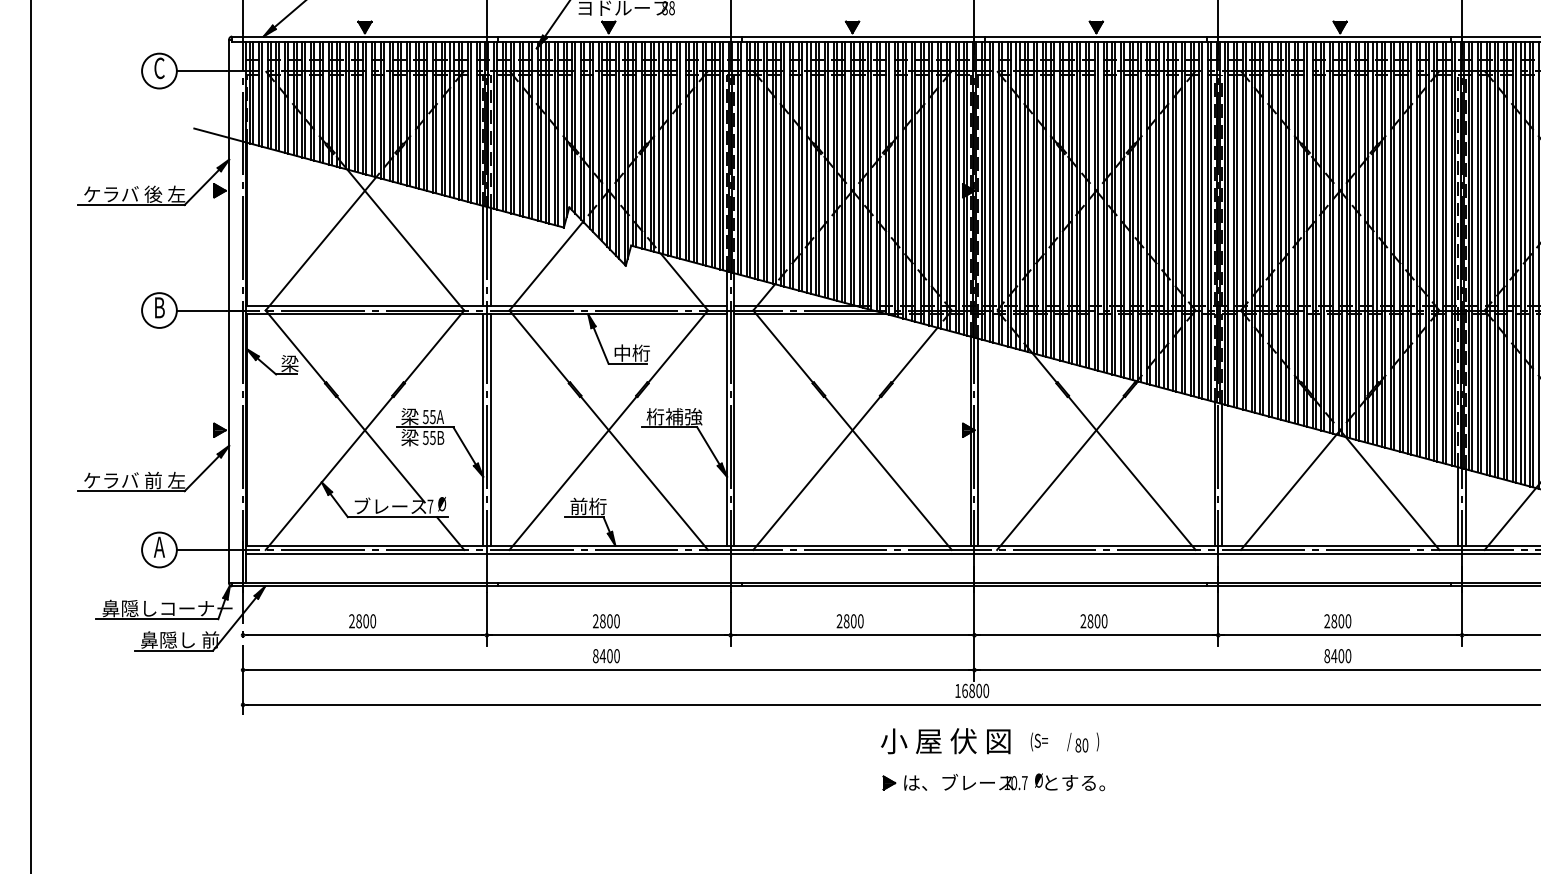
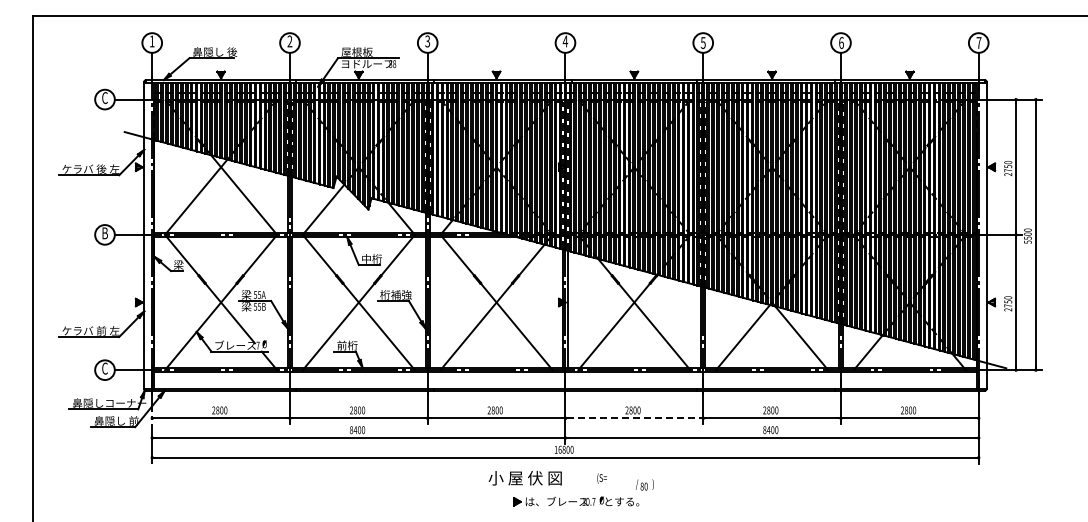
text: (160, 547) -> (105, 368), A -> C
line: (1096, 635) -> (634, 418), solid -> dashed
text: (944, 739) -> (524, 477), moved
text: (1082, 741) -> (644, 484), moved

